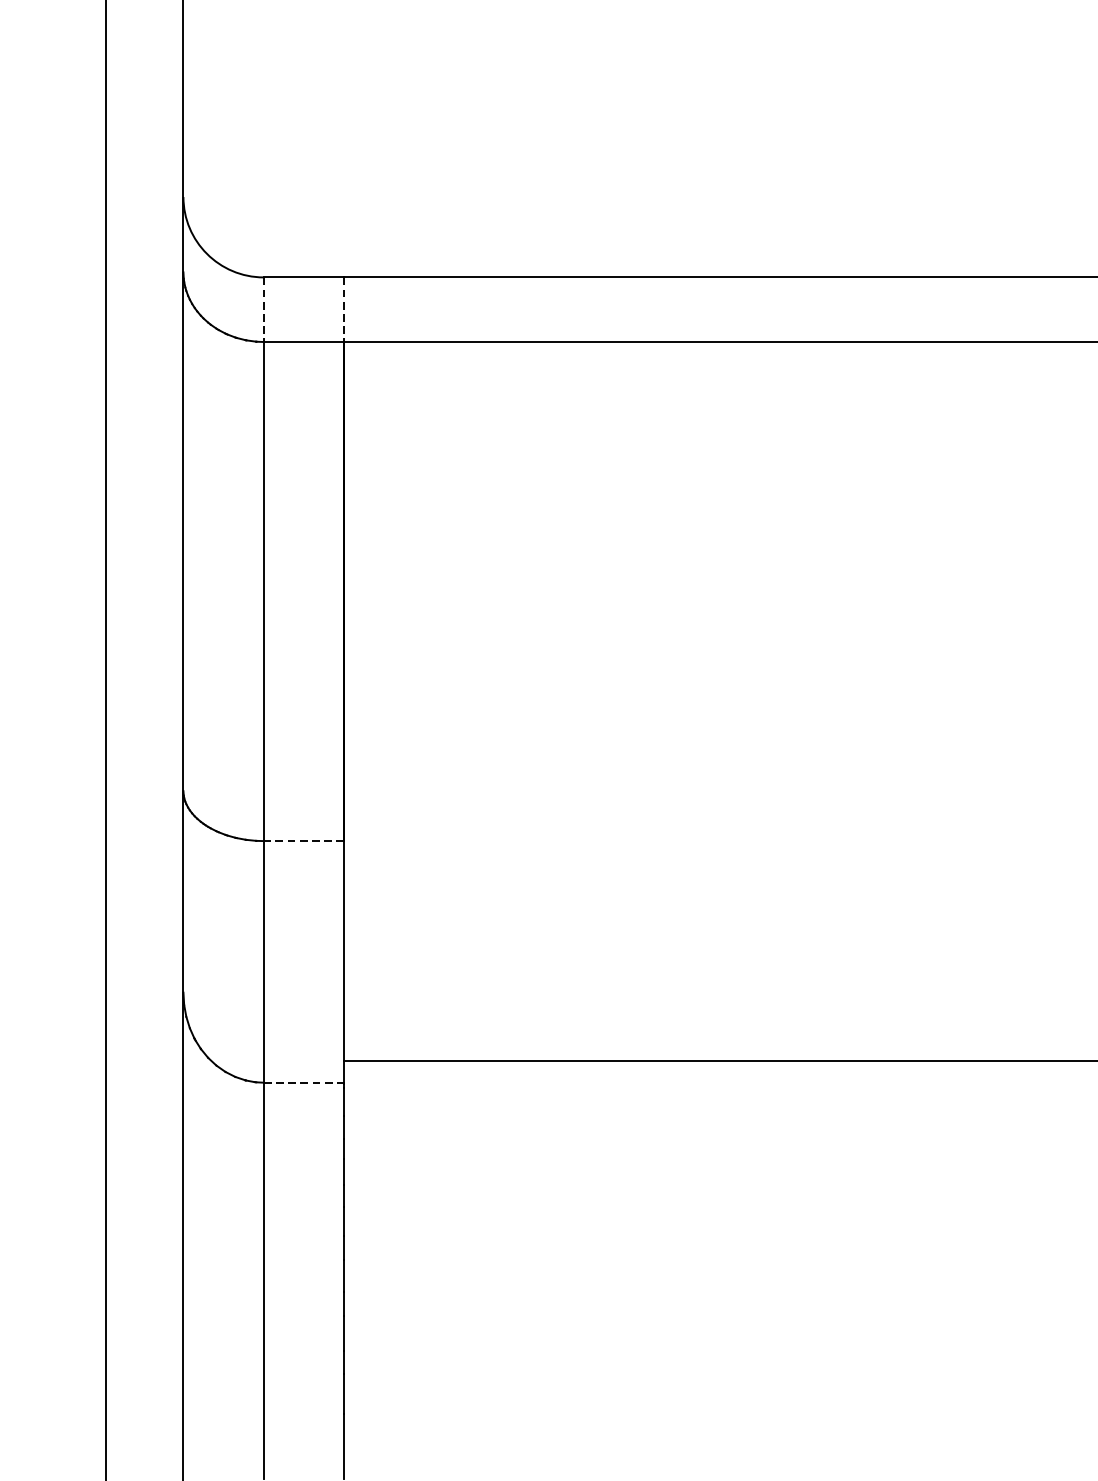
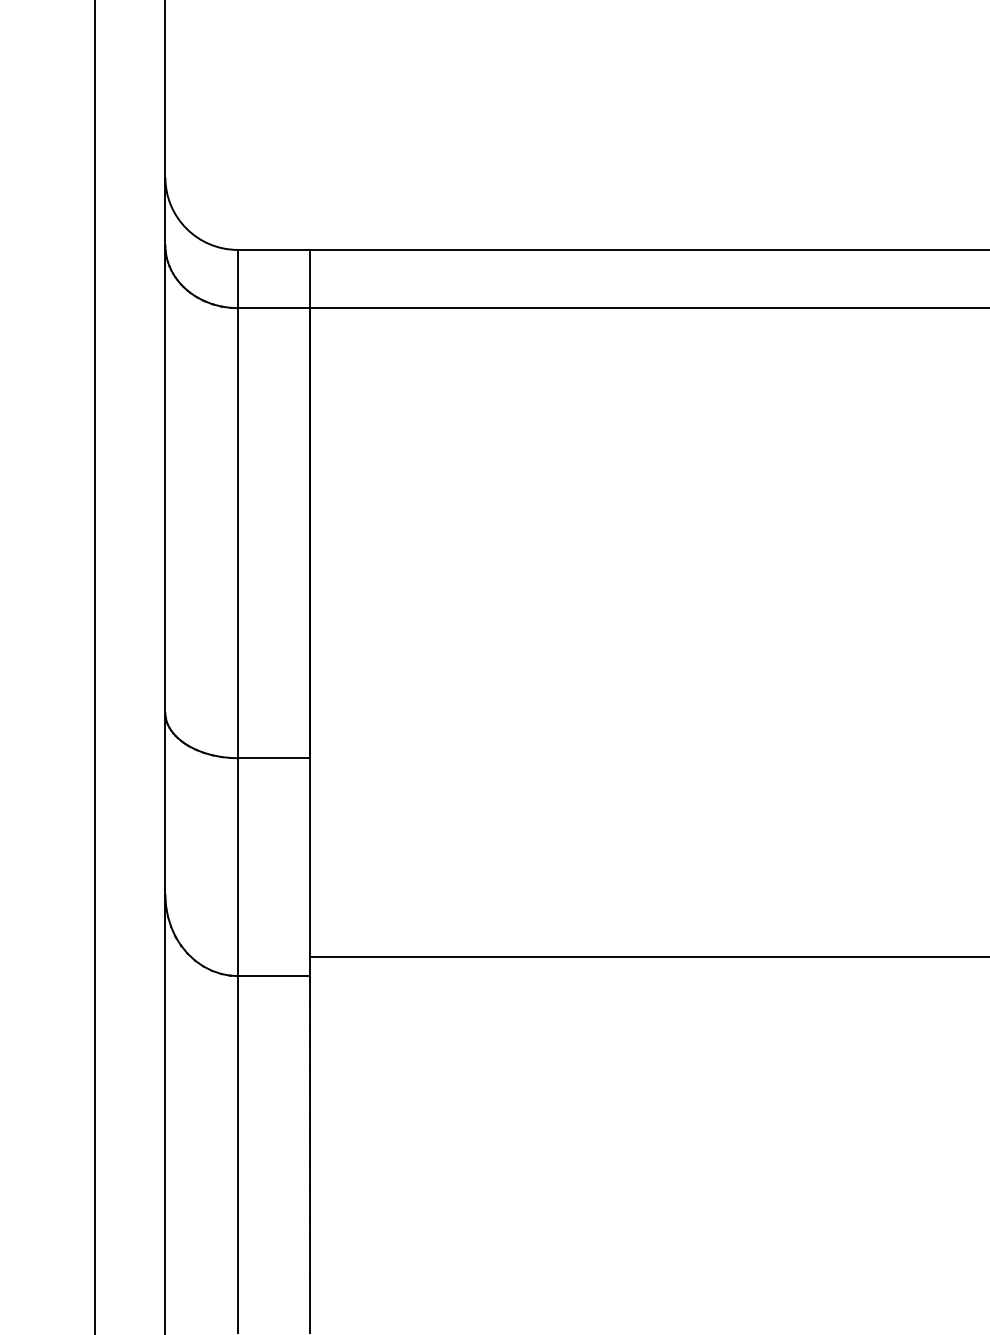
line: (263, 310) -> (237, 279), dashed -> solid
line: (344, 310) -> (310, 279), dashed -> solid
line: (303, 841) -> (273, 758), dashed -> solid
line: (304, 1083) -> (274, 976), dashed -> solid

